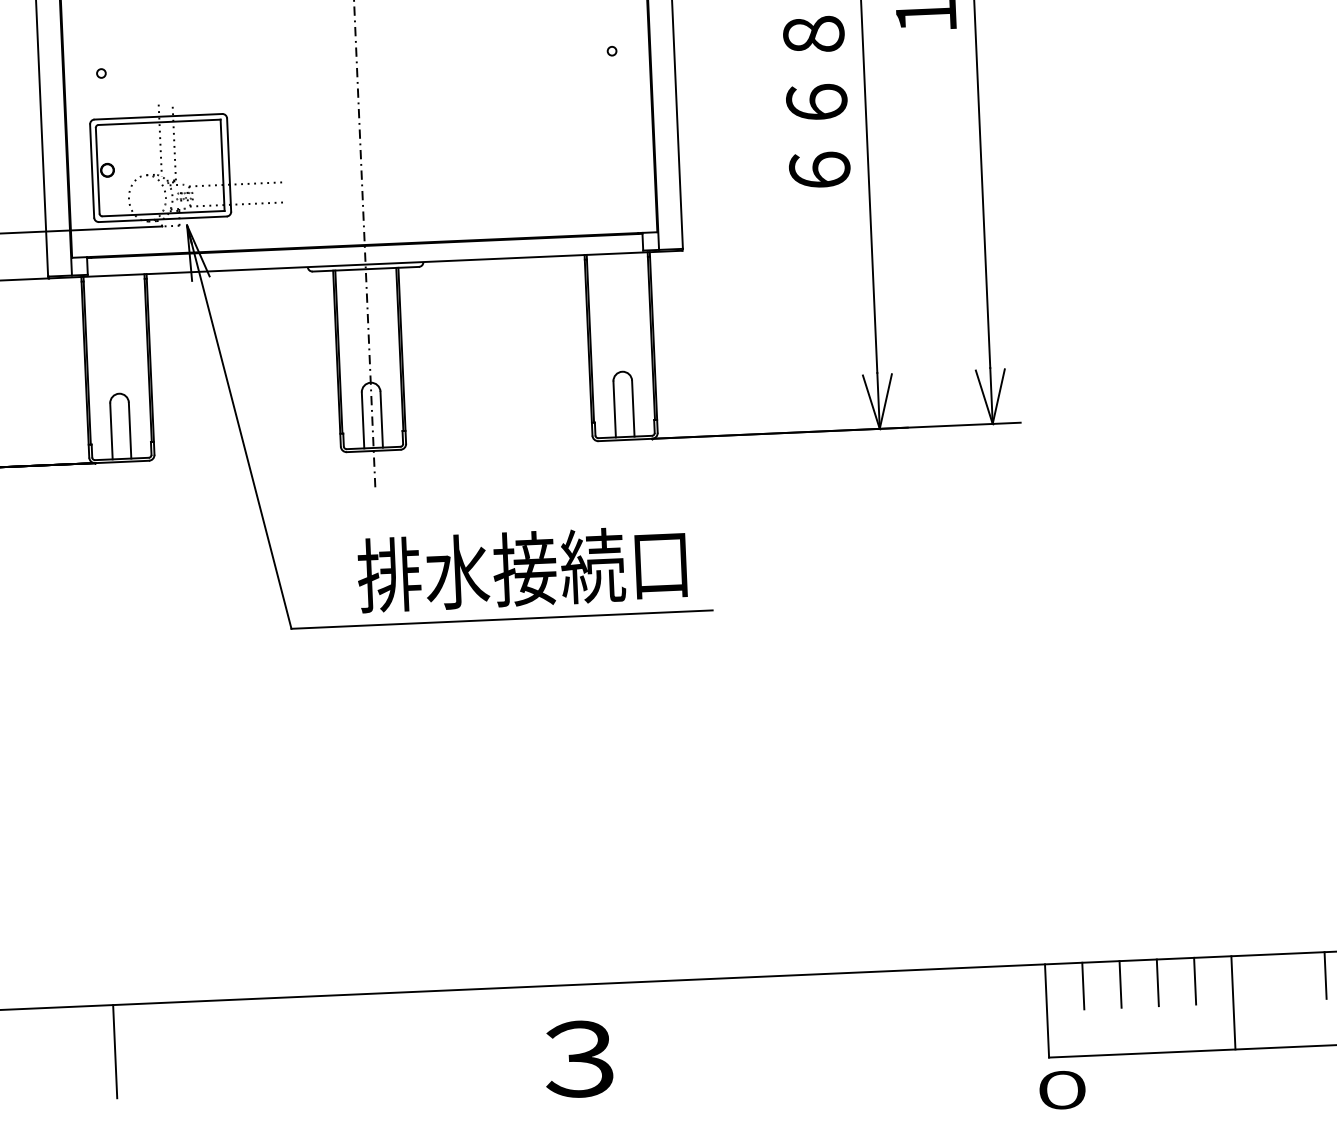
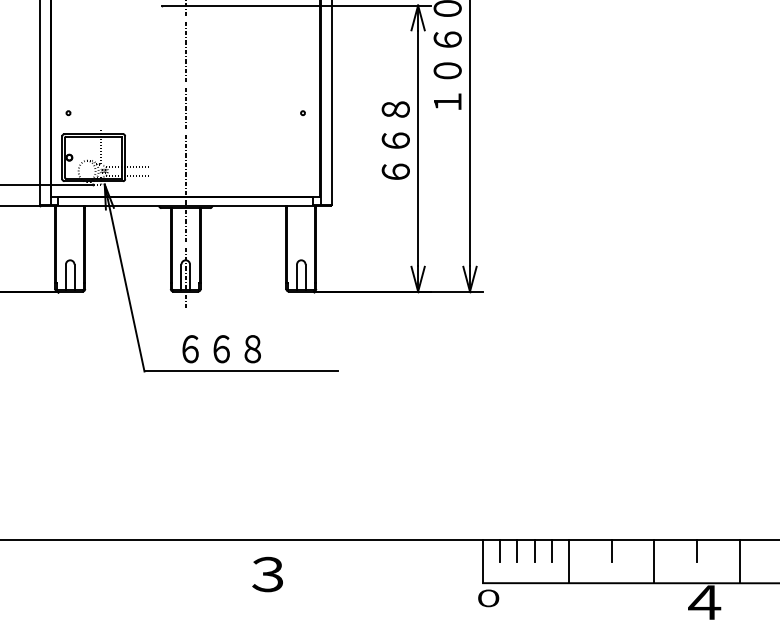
text: (522, 568) -> (251, 348), 排水接続口 -> ６６８
line: (115, 1051) -> (55, 561), removed

